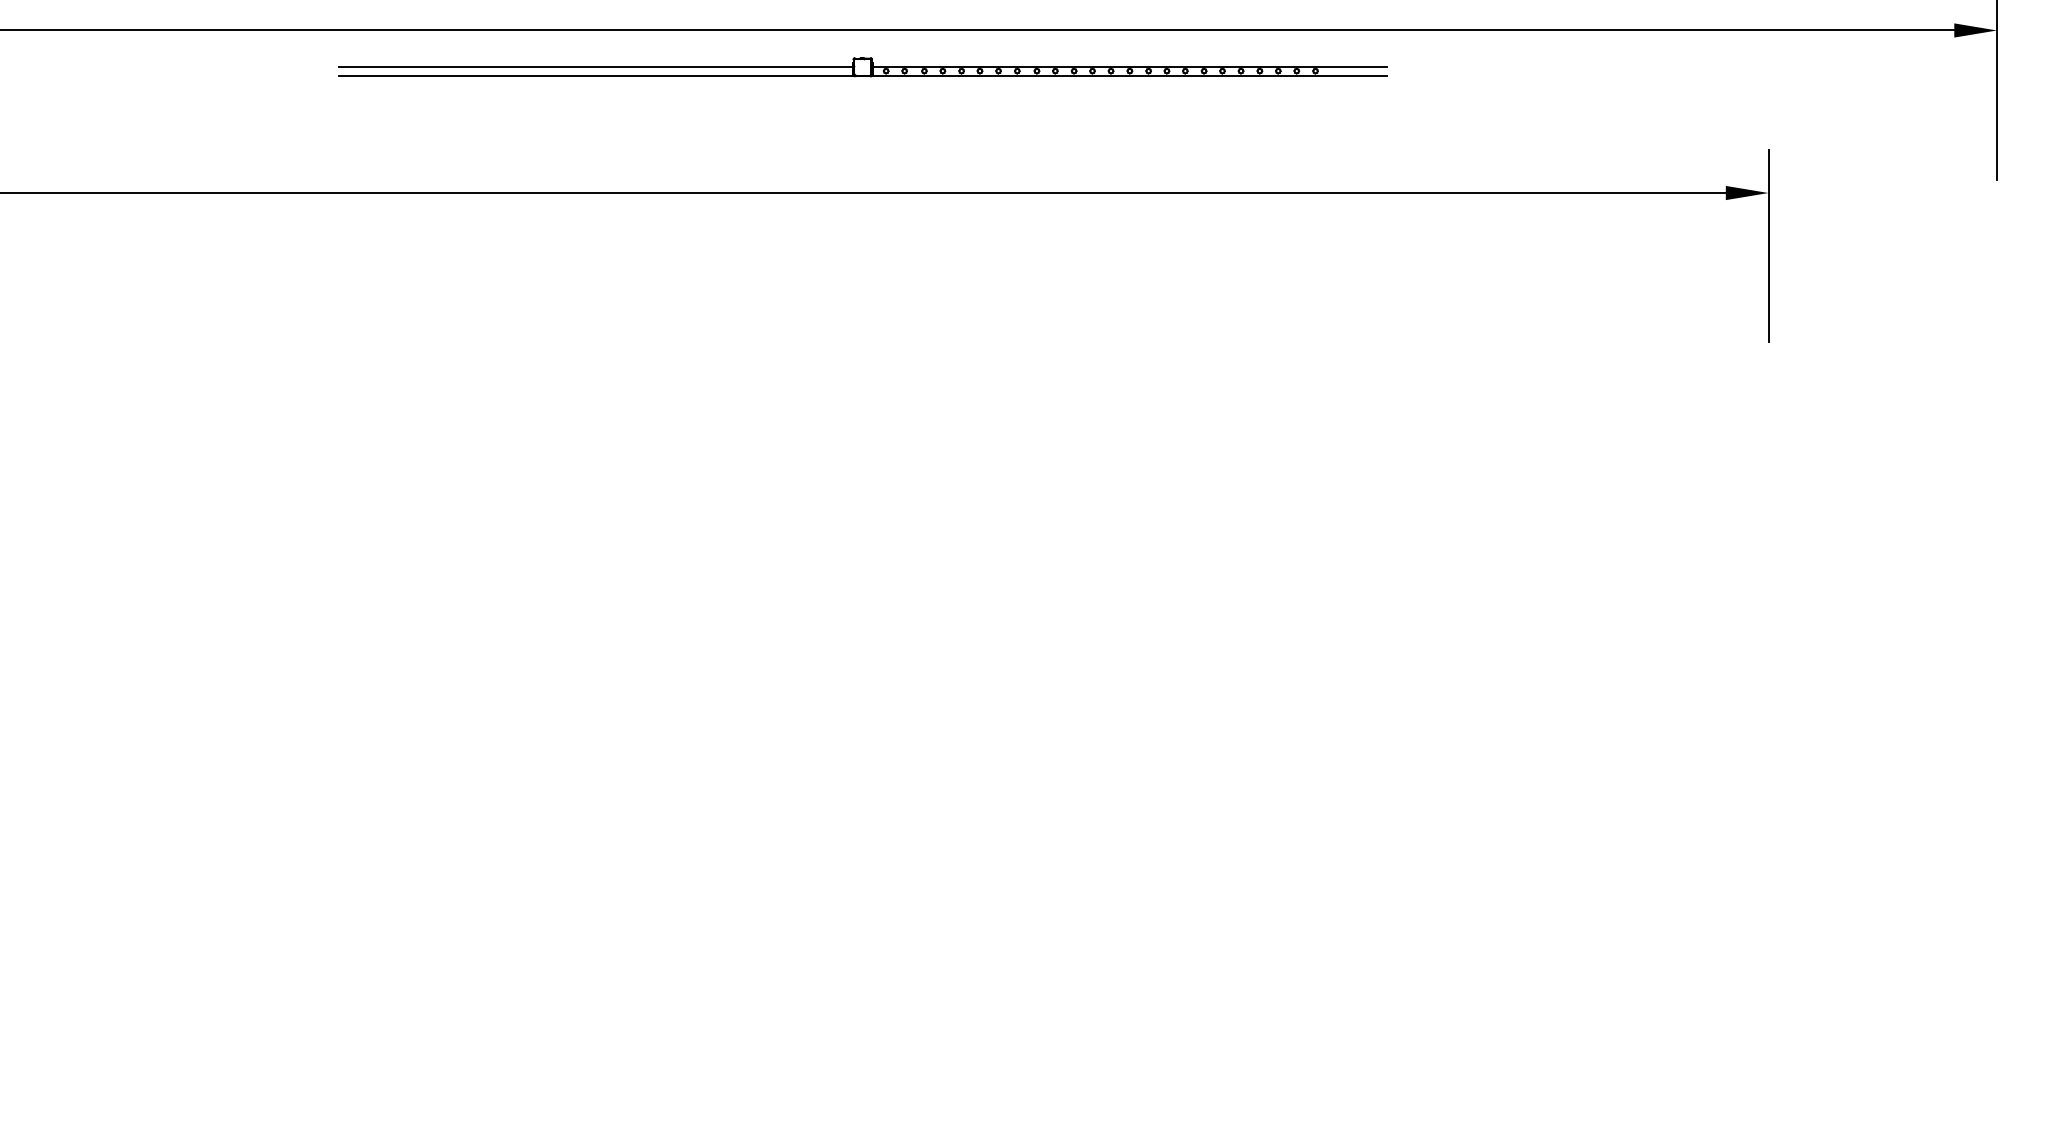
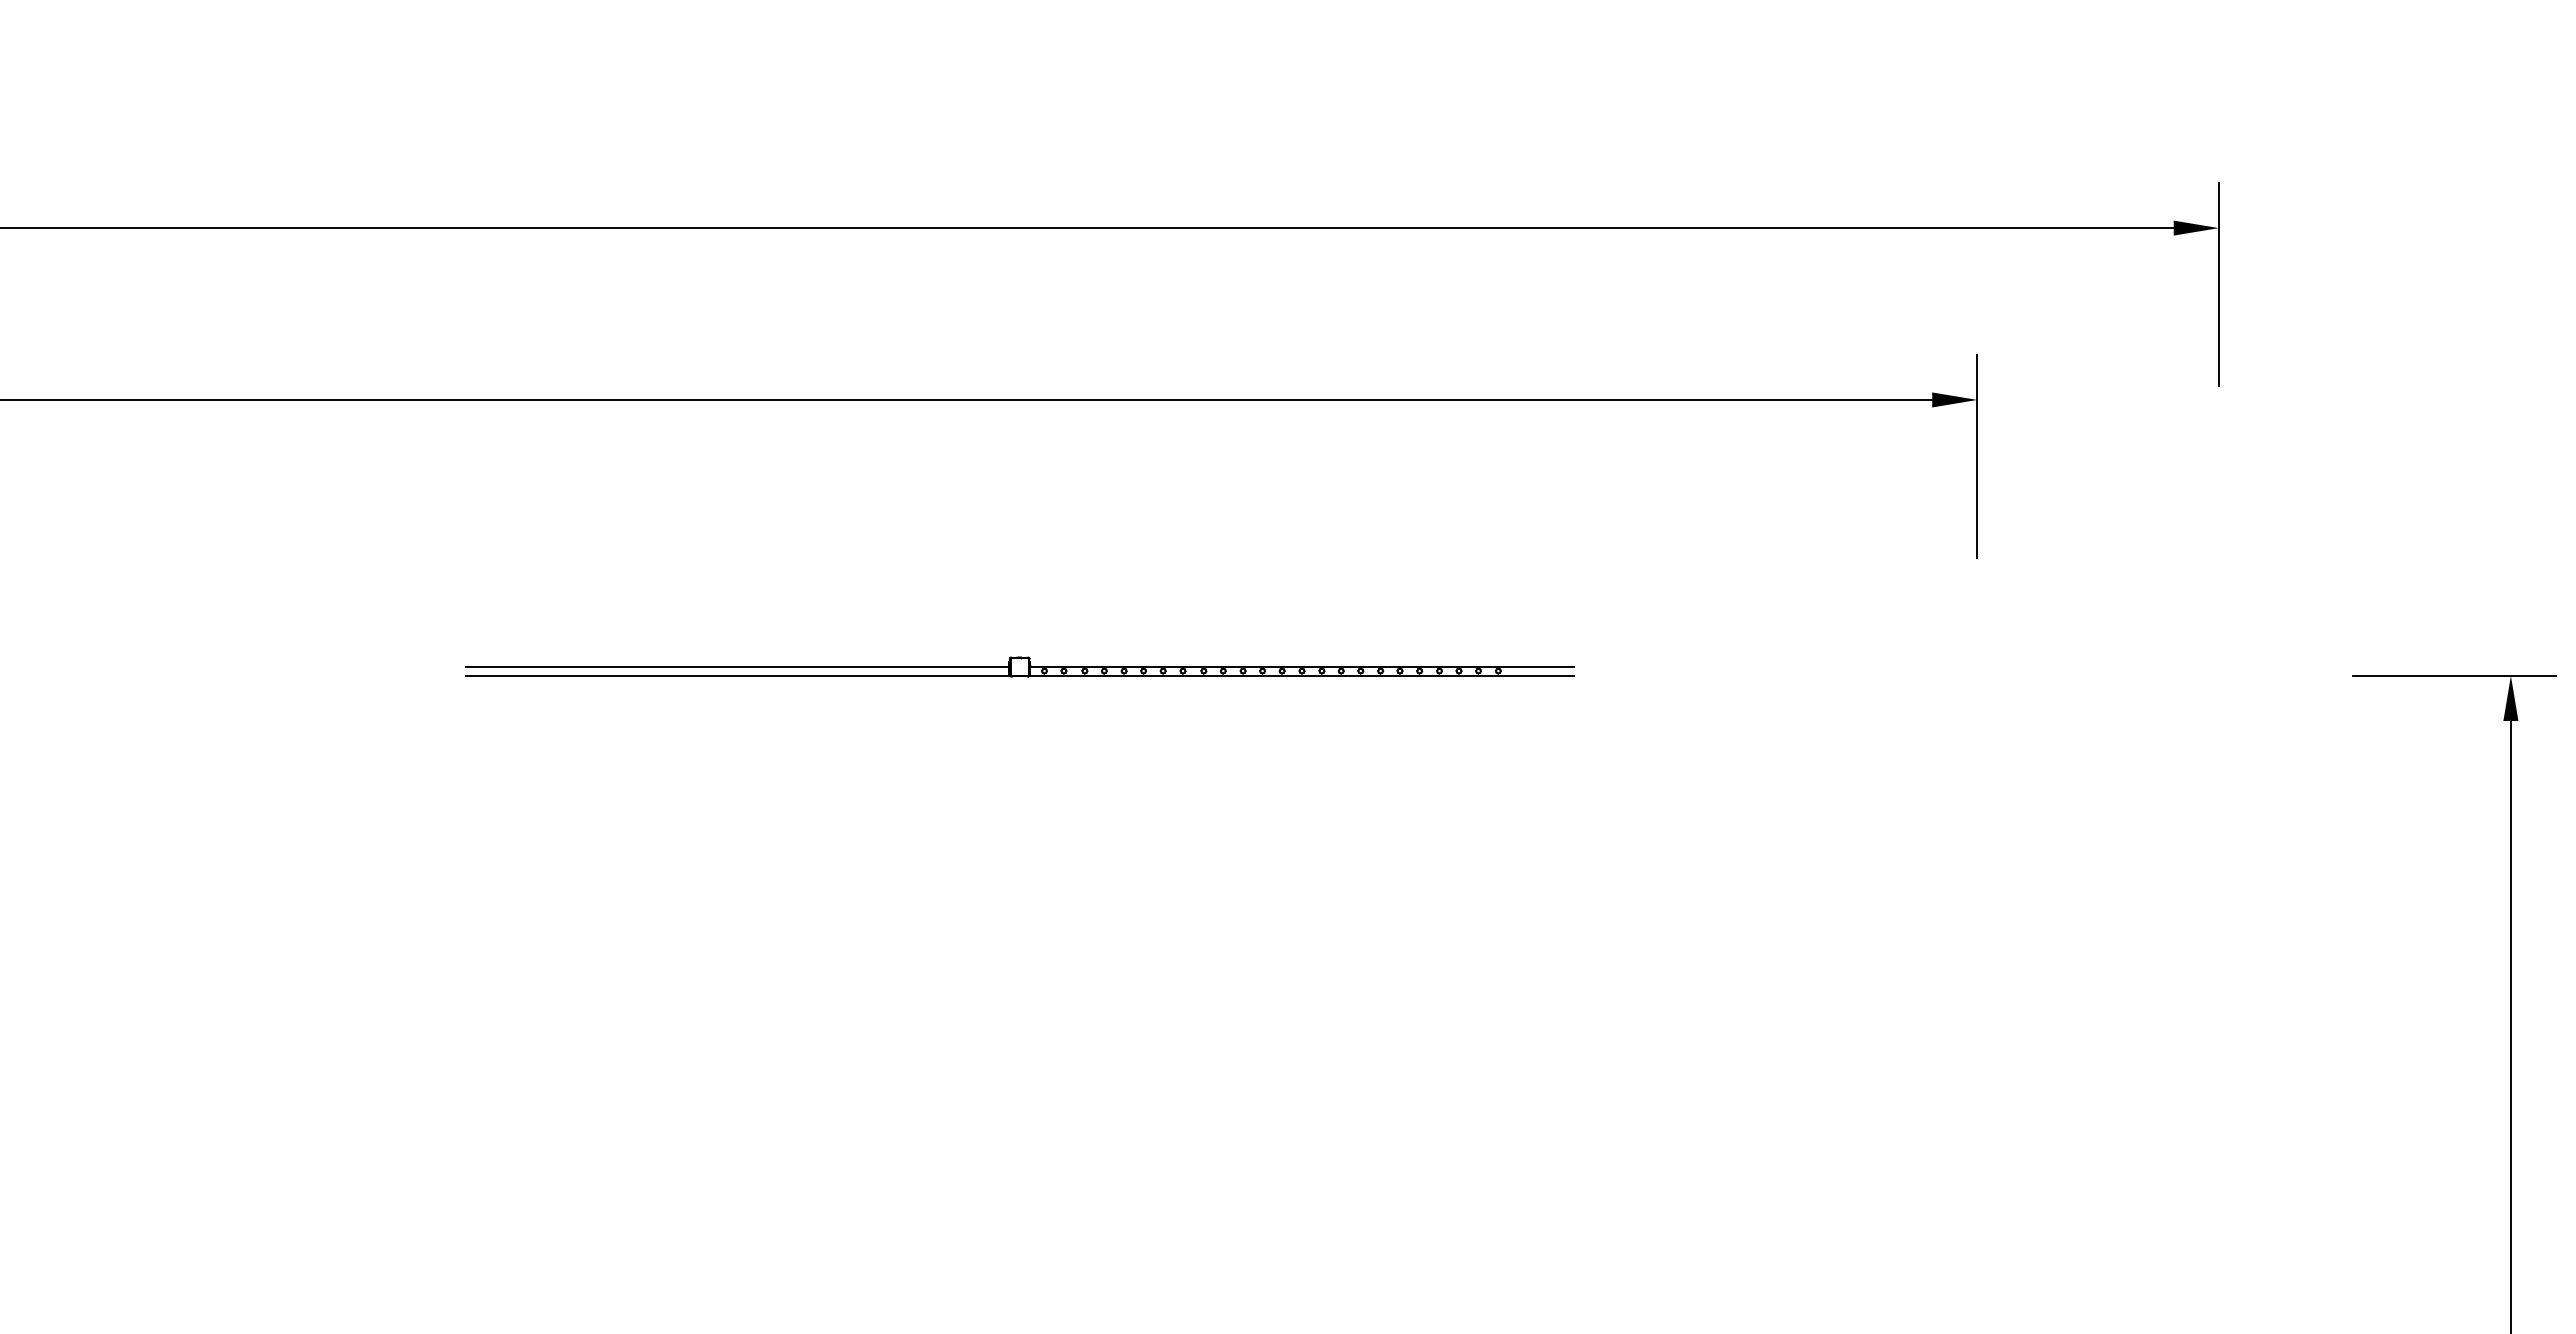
part: (862, 66) -> (1019, 666), moved

